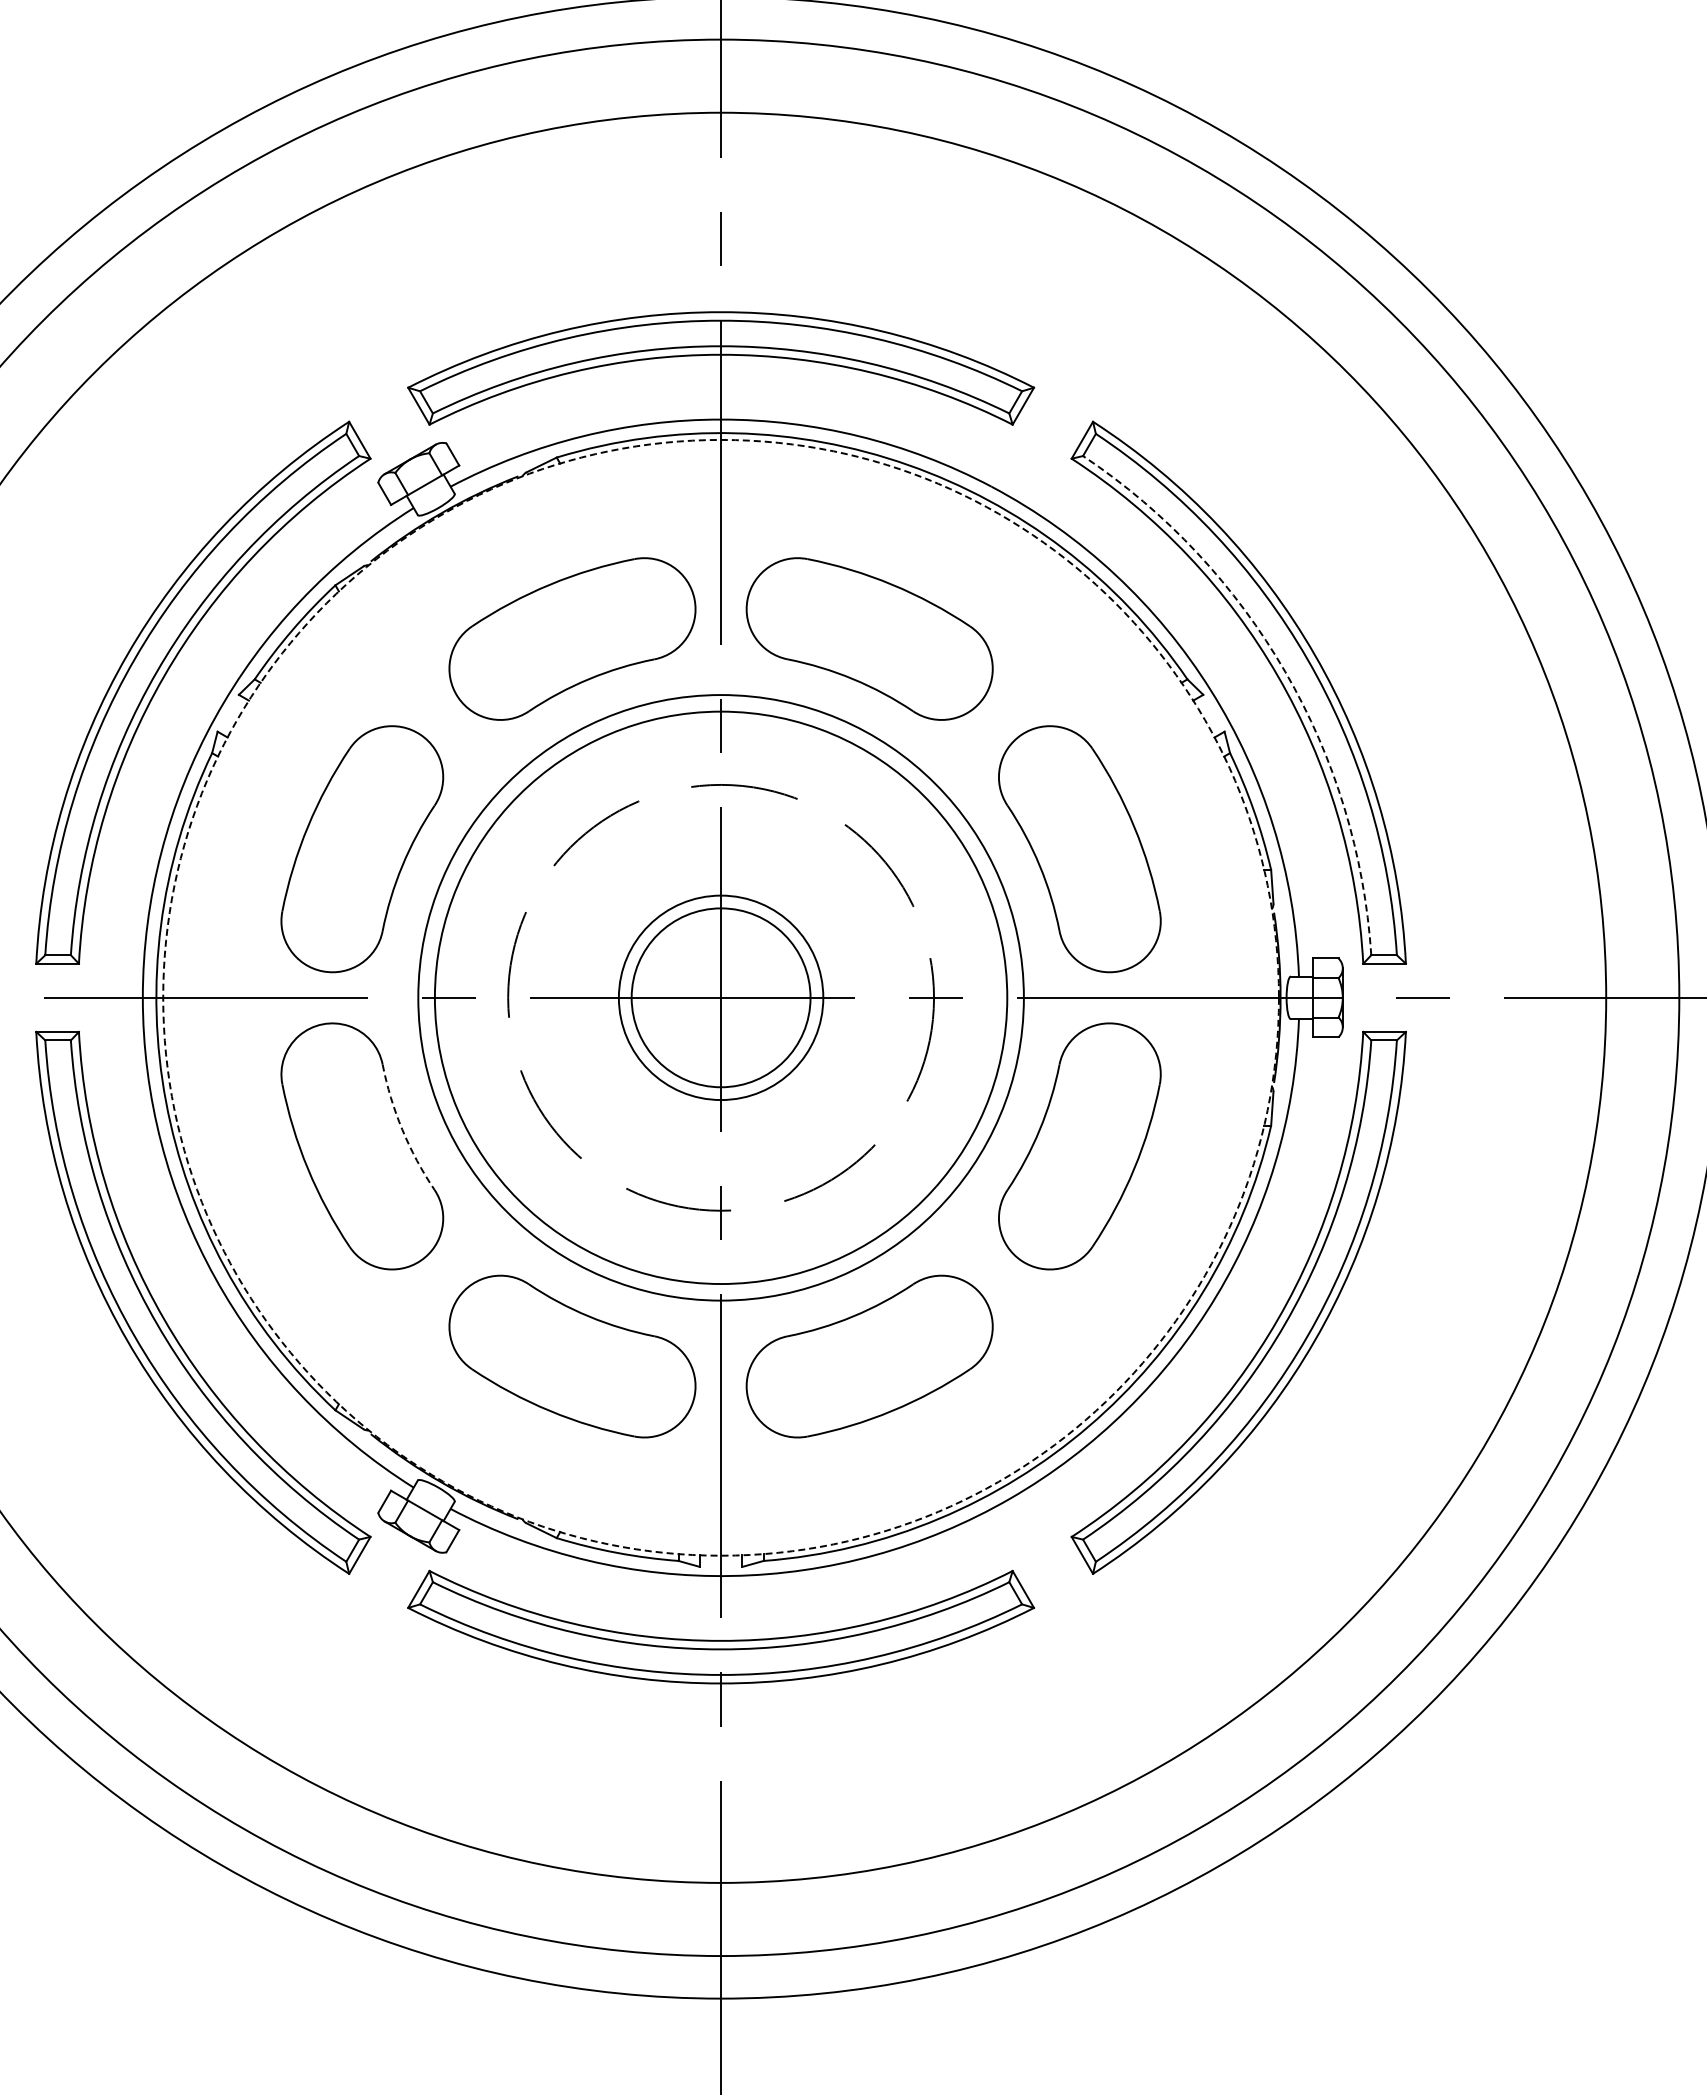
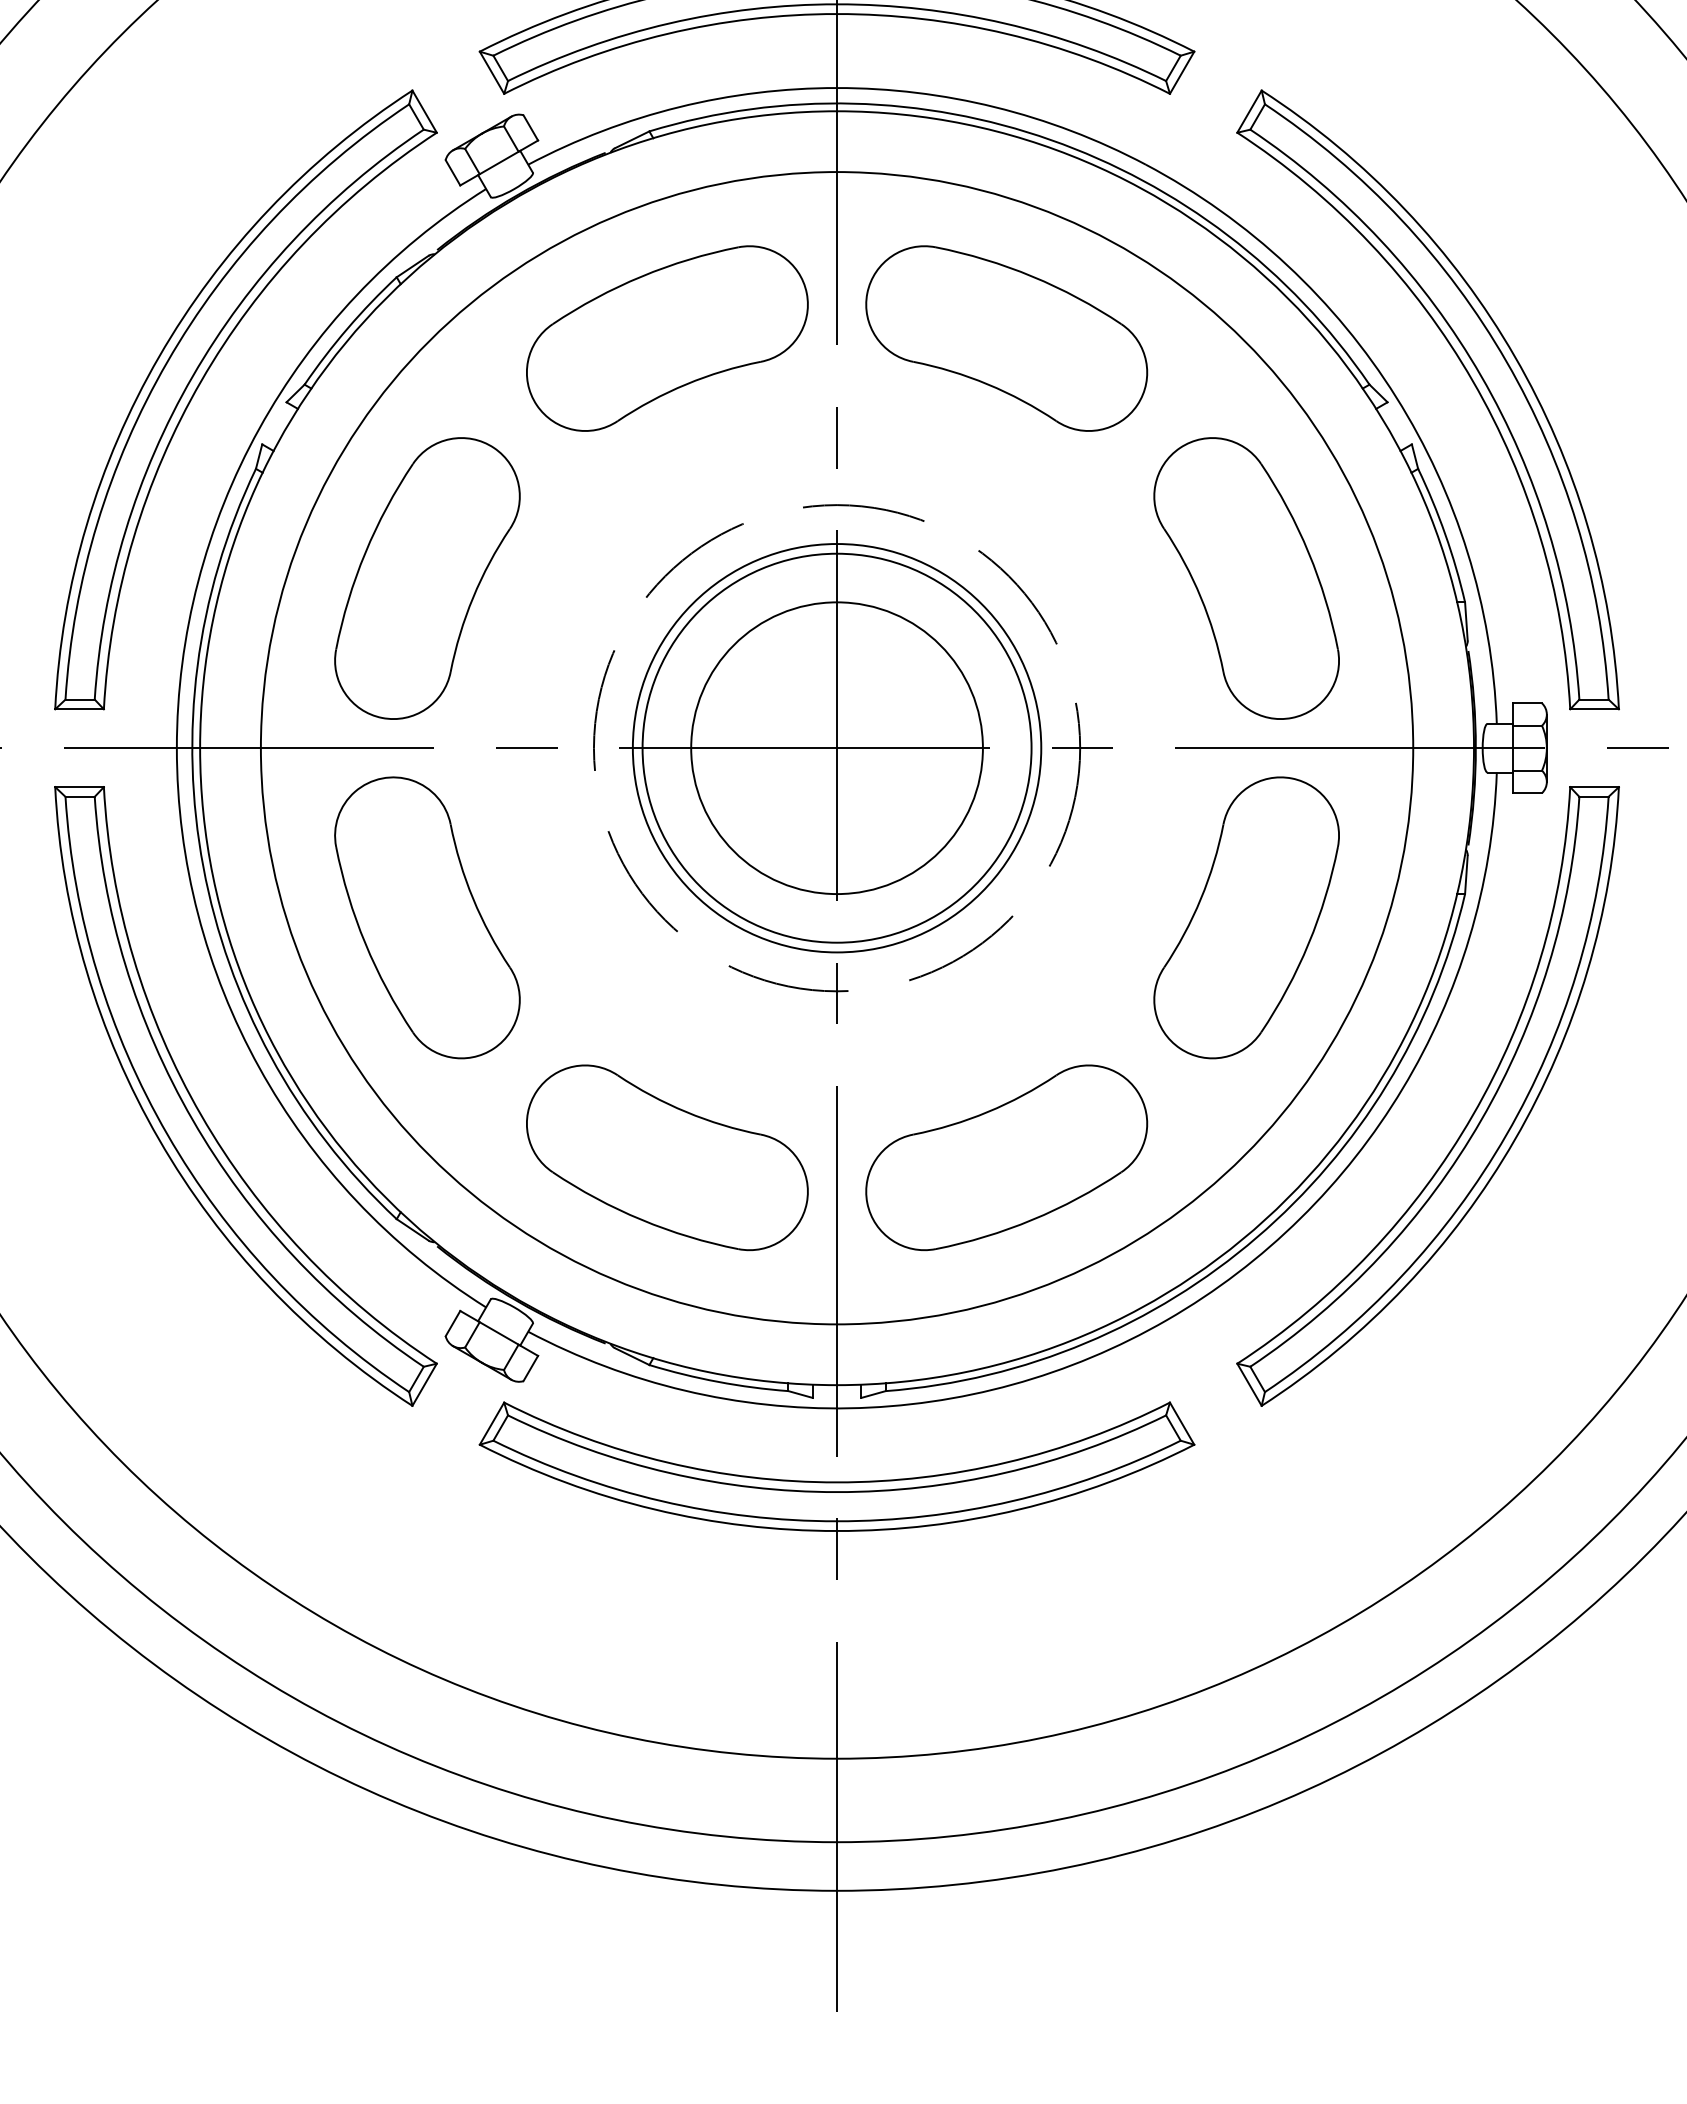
arc: (1285, 672) -> (1481, 376), dashed -> solid
circle: (720, 997) -> (836, 747), dashed -> solid
circle: (720, 997) -> (836, 747), size x0.62
circle: (720, 997) -> (836, 747), size x1.43
circle: (720, 997) -> (836, 747), size x1.67
circle: (720, 997) -> (836, 747), size x1.67
arc: (402, 1129) -> (473, 898), dashed -> solid

